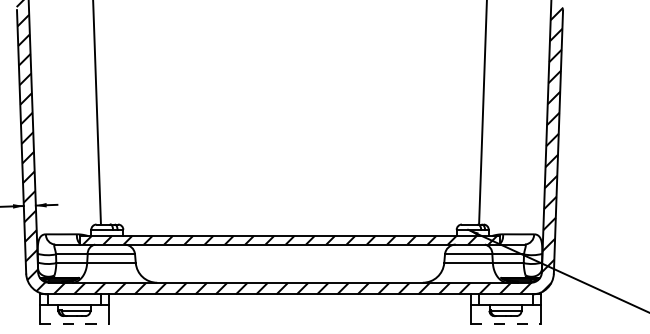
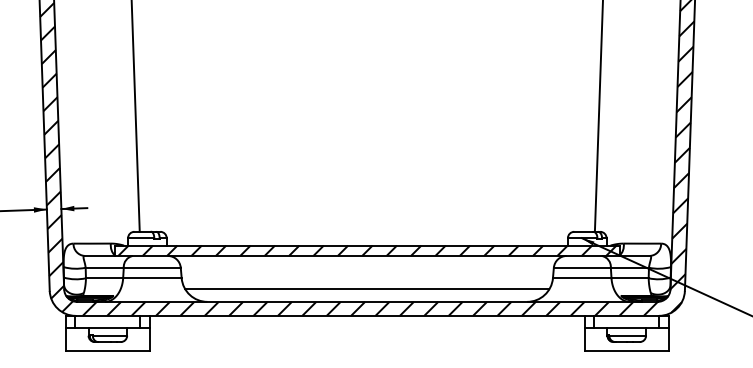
line: (289, 272) -> (366, 289), added
line: (74, 323) -> (107, 350), dashed -> solid
line: (505, 323) -> (626, 350), dashed -> solid

